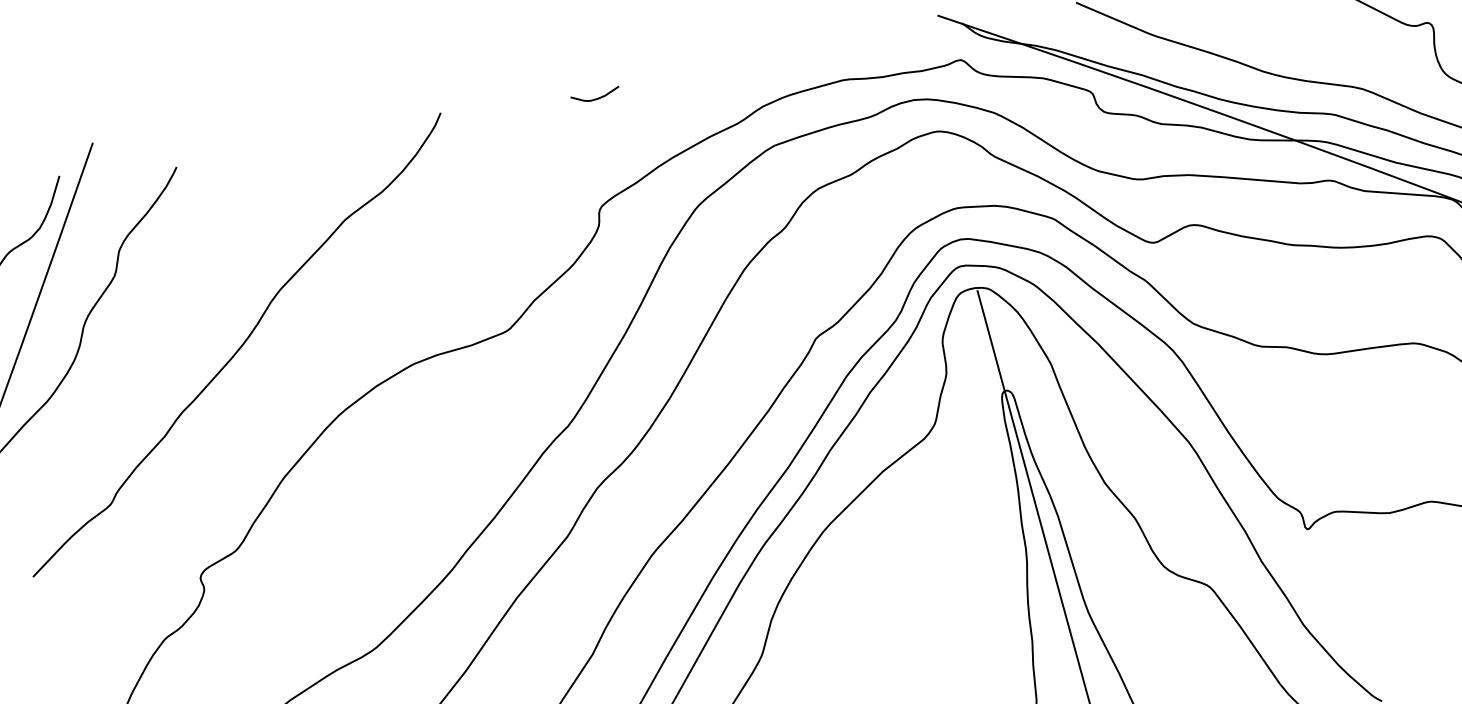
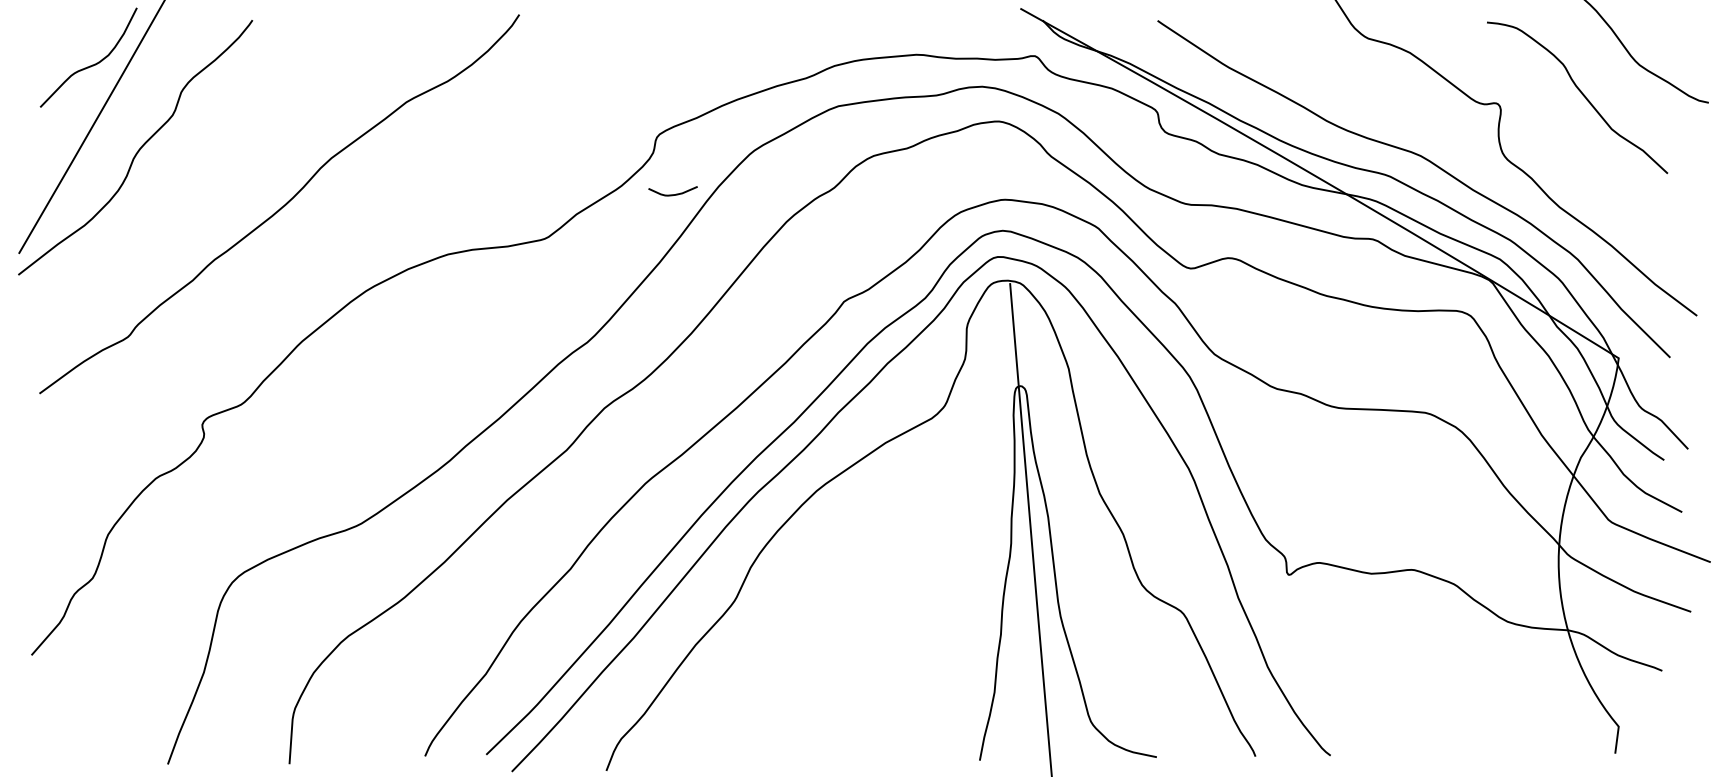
curve: (595, 98) -> (672, 194), moved

